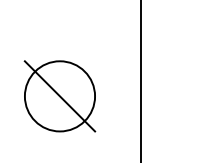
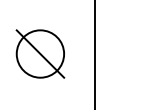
part: (60, 95) -> (40, 53), moved

